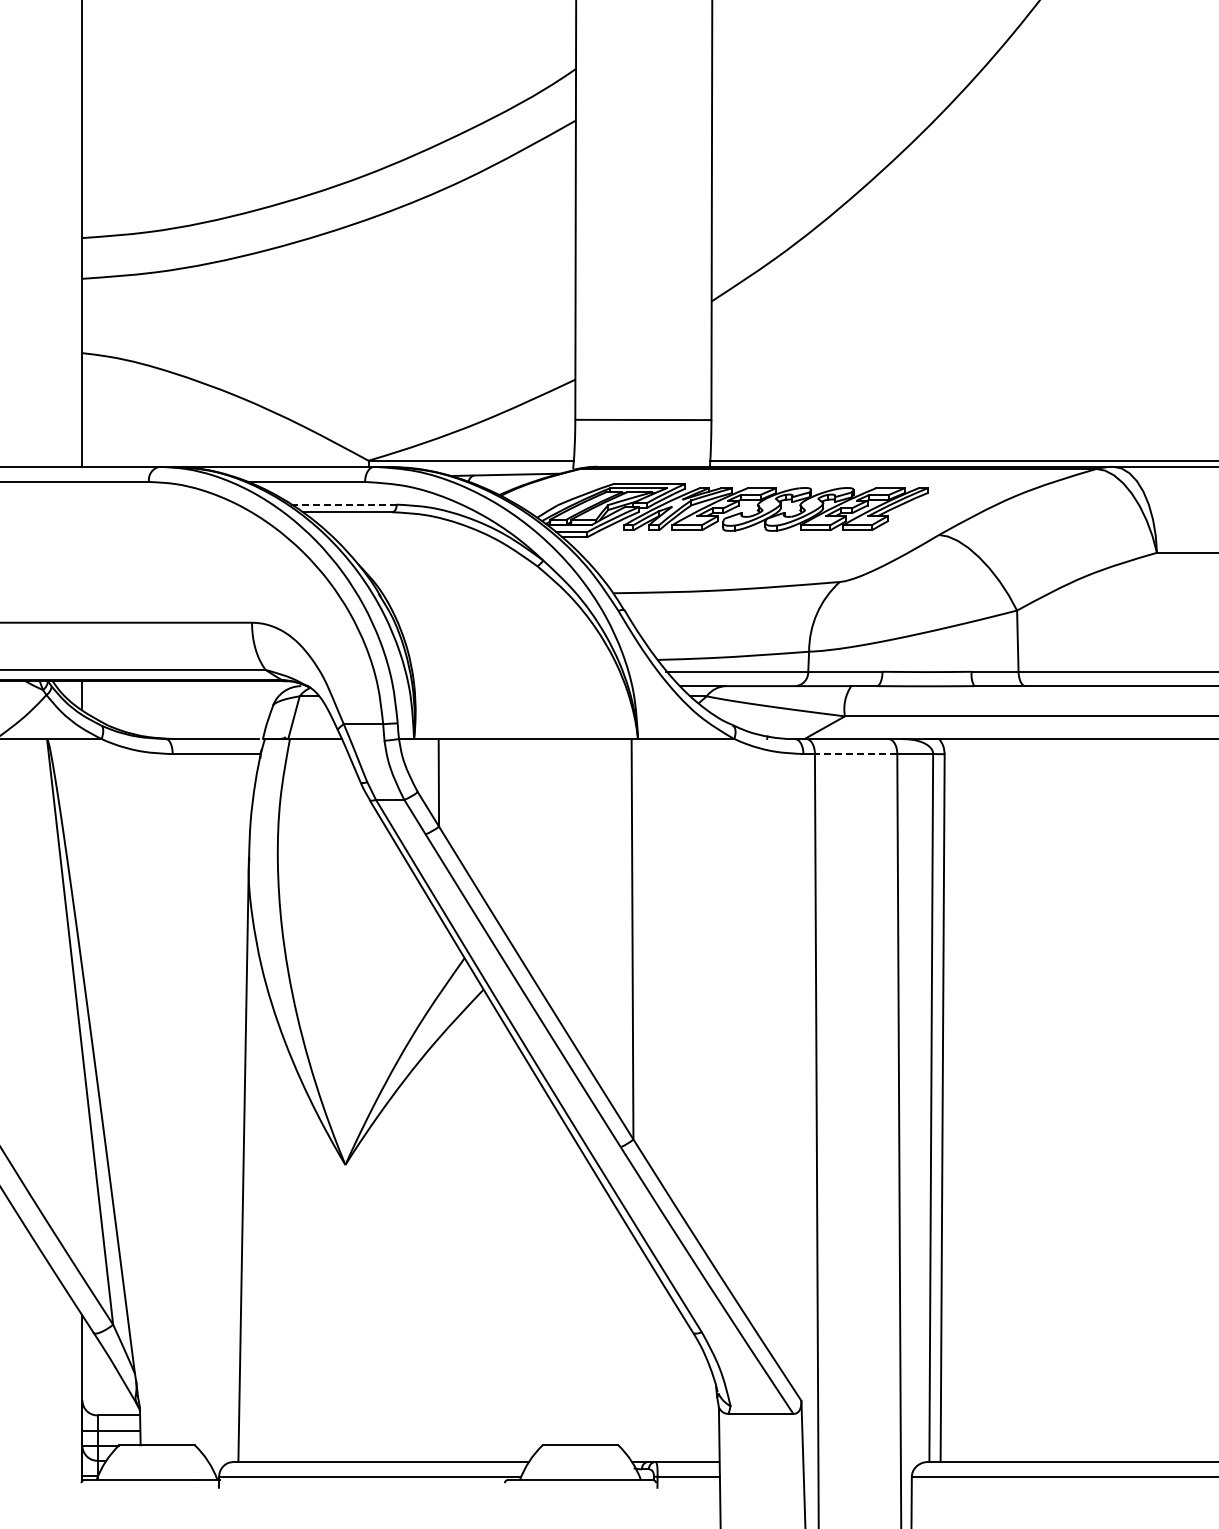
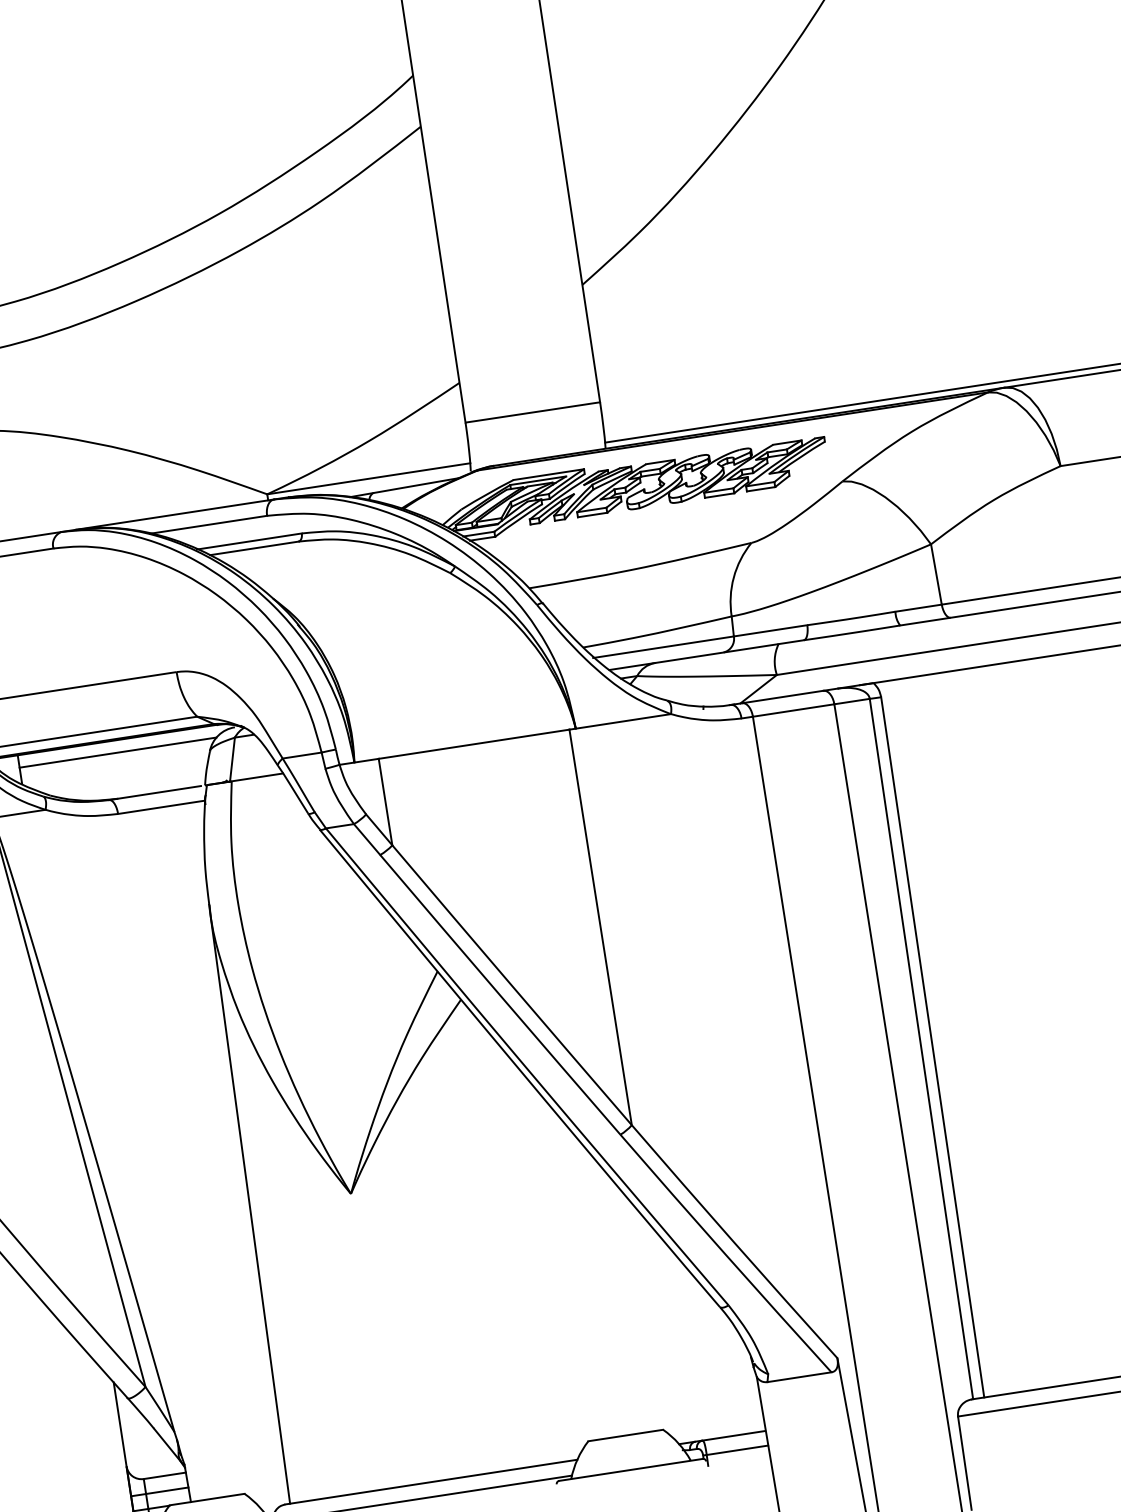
line: (344, 504) -> (250, 541), dashed -> solid
line: (181, 693) -> (117, 752), added
line: (855, 754) -> (793, 711), dashed -> solid

